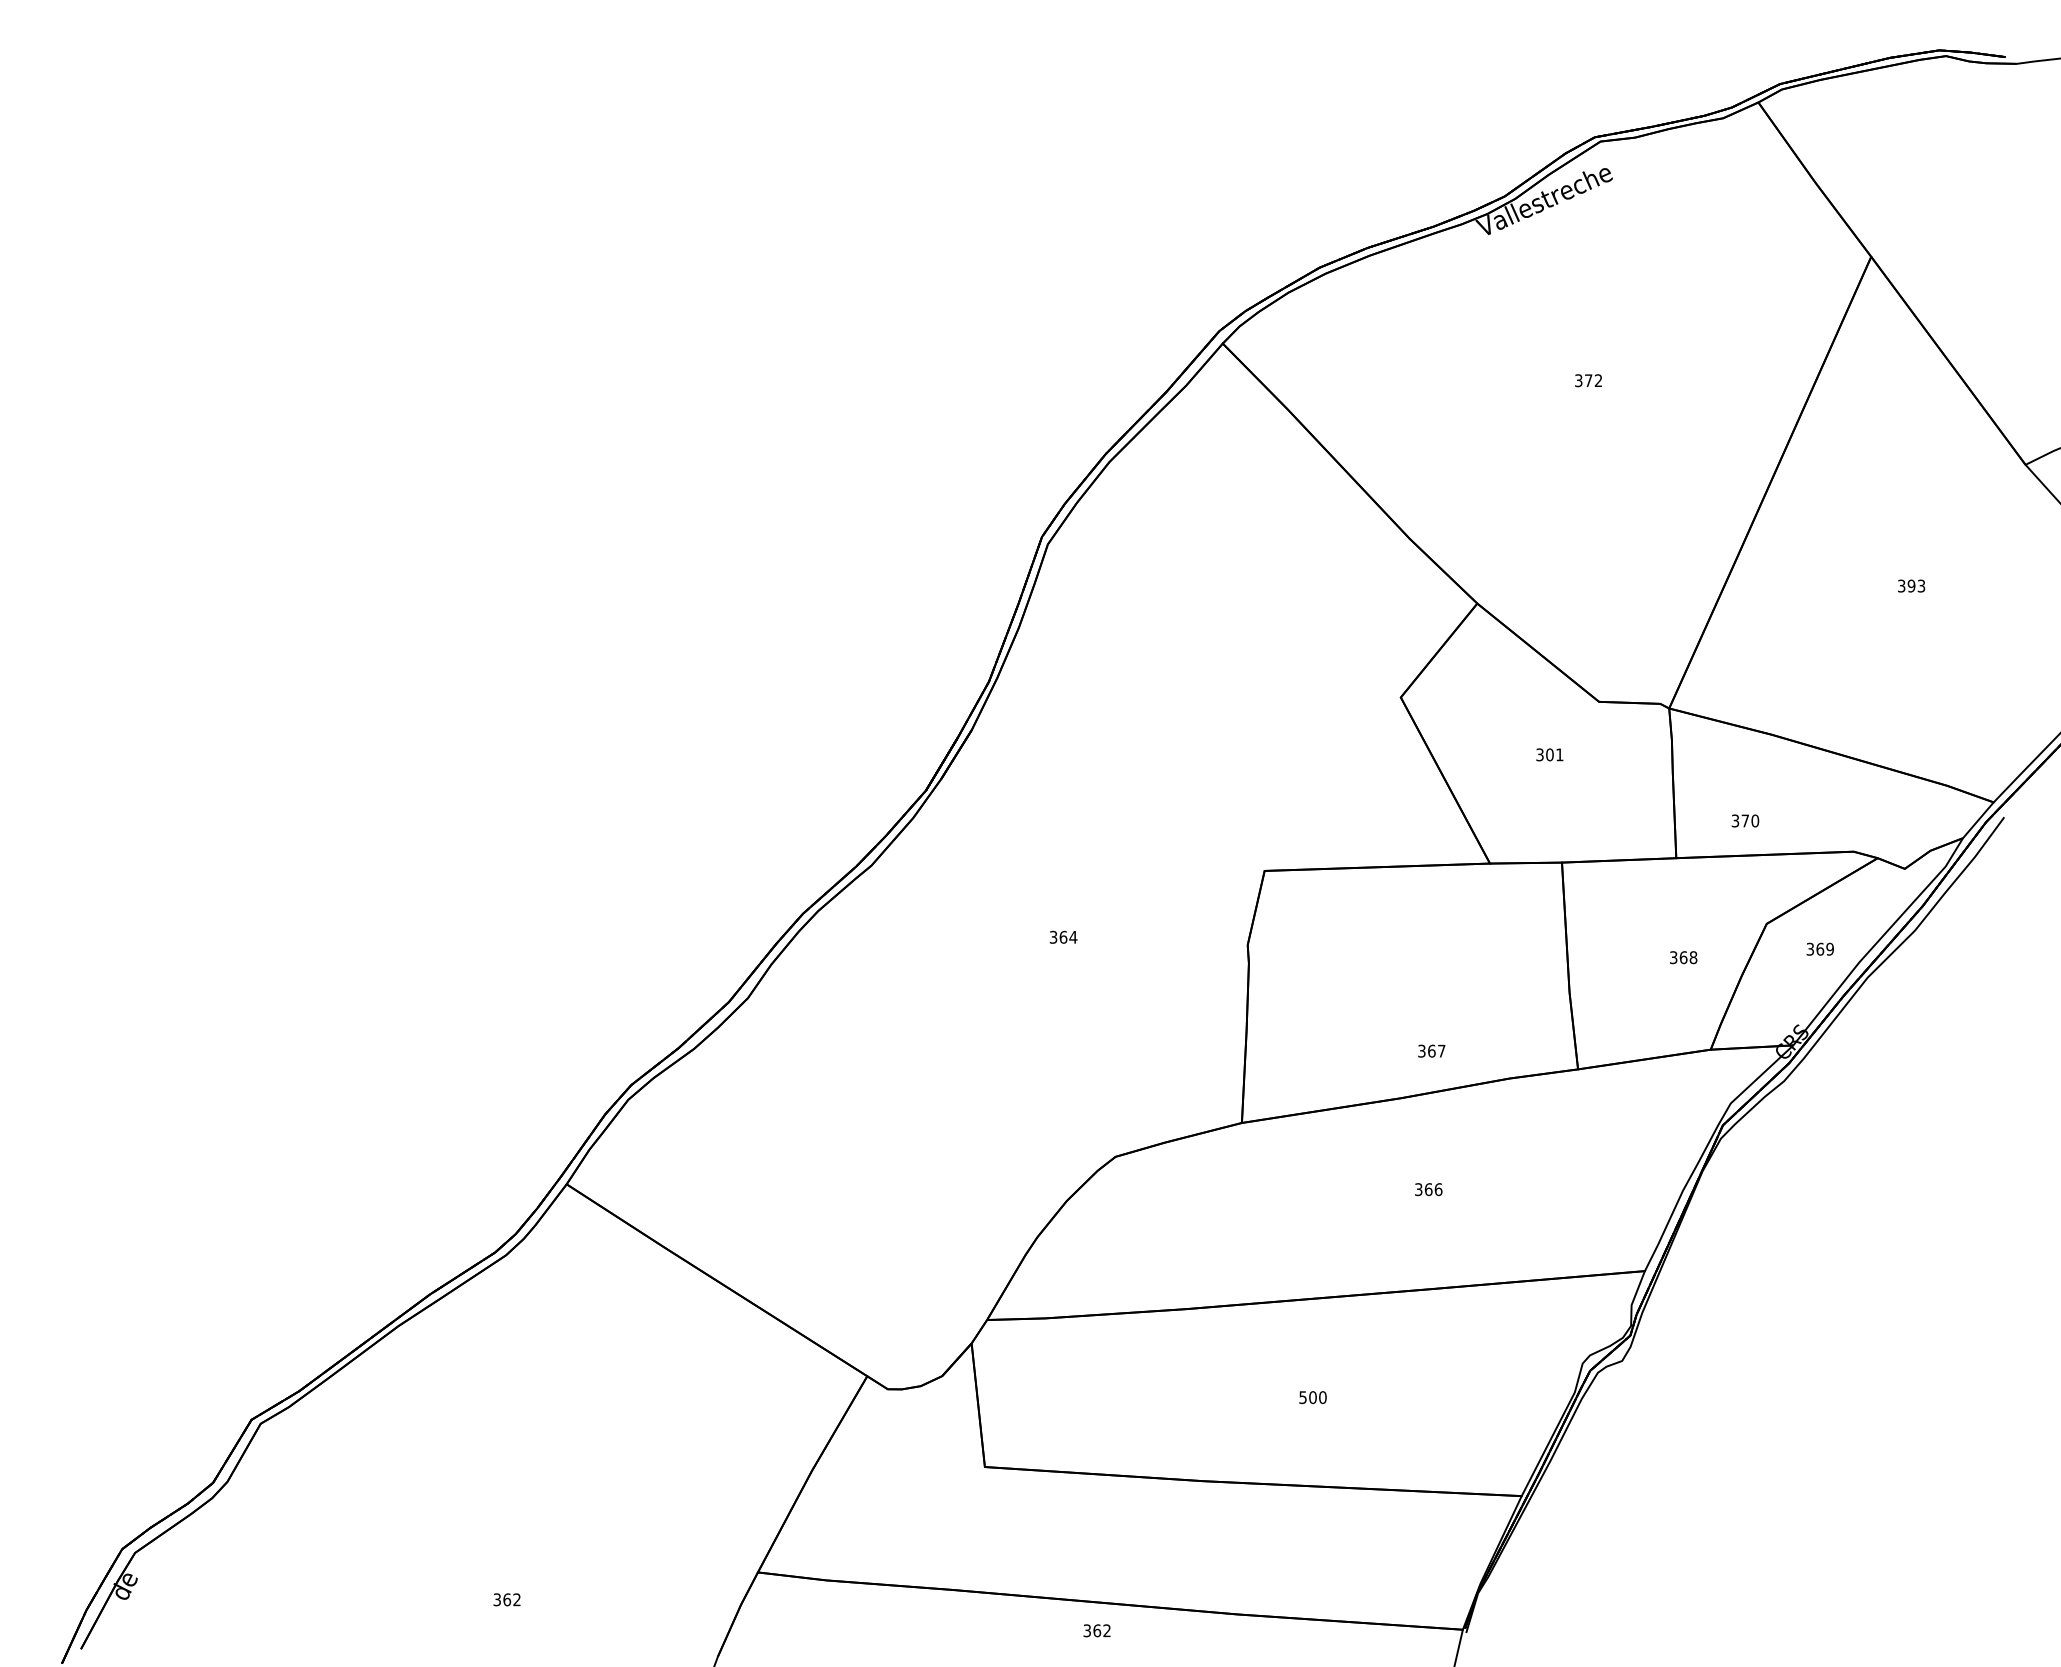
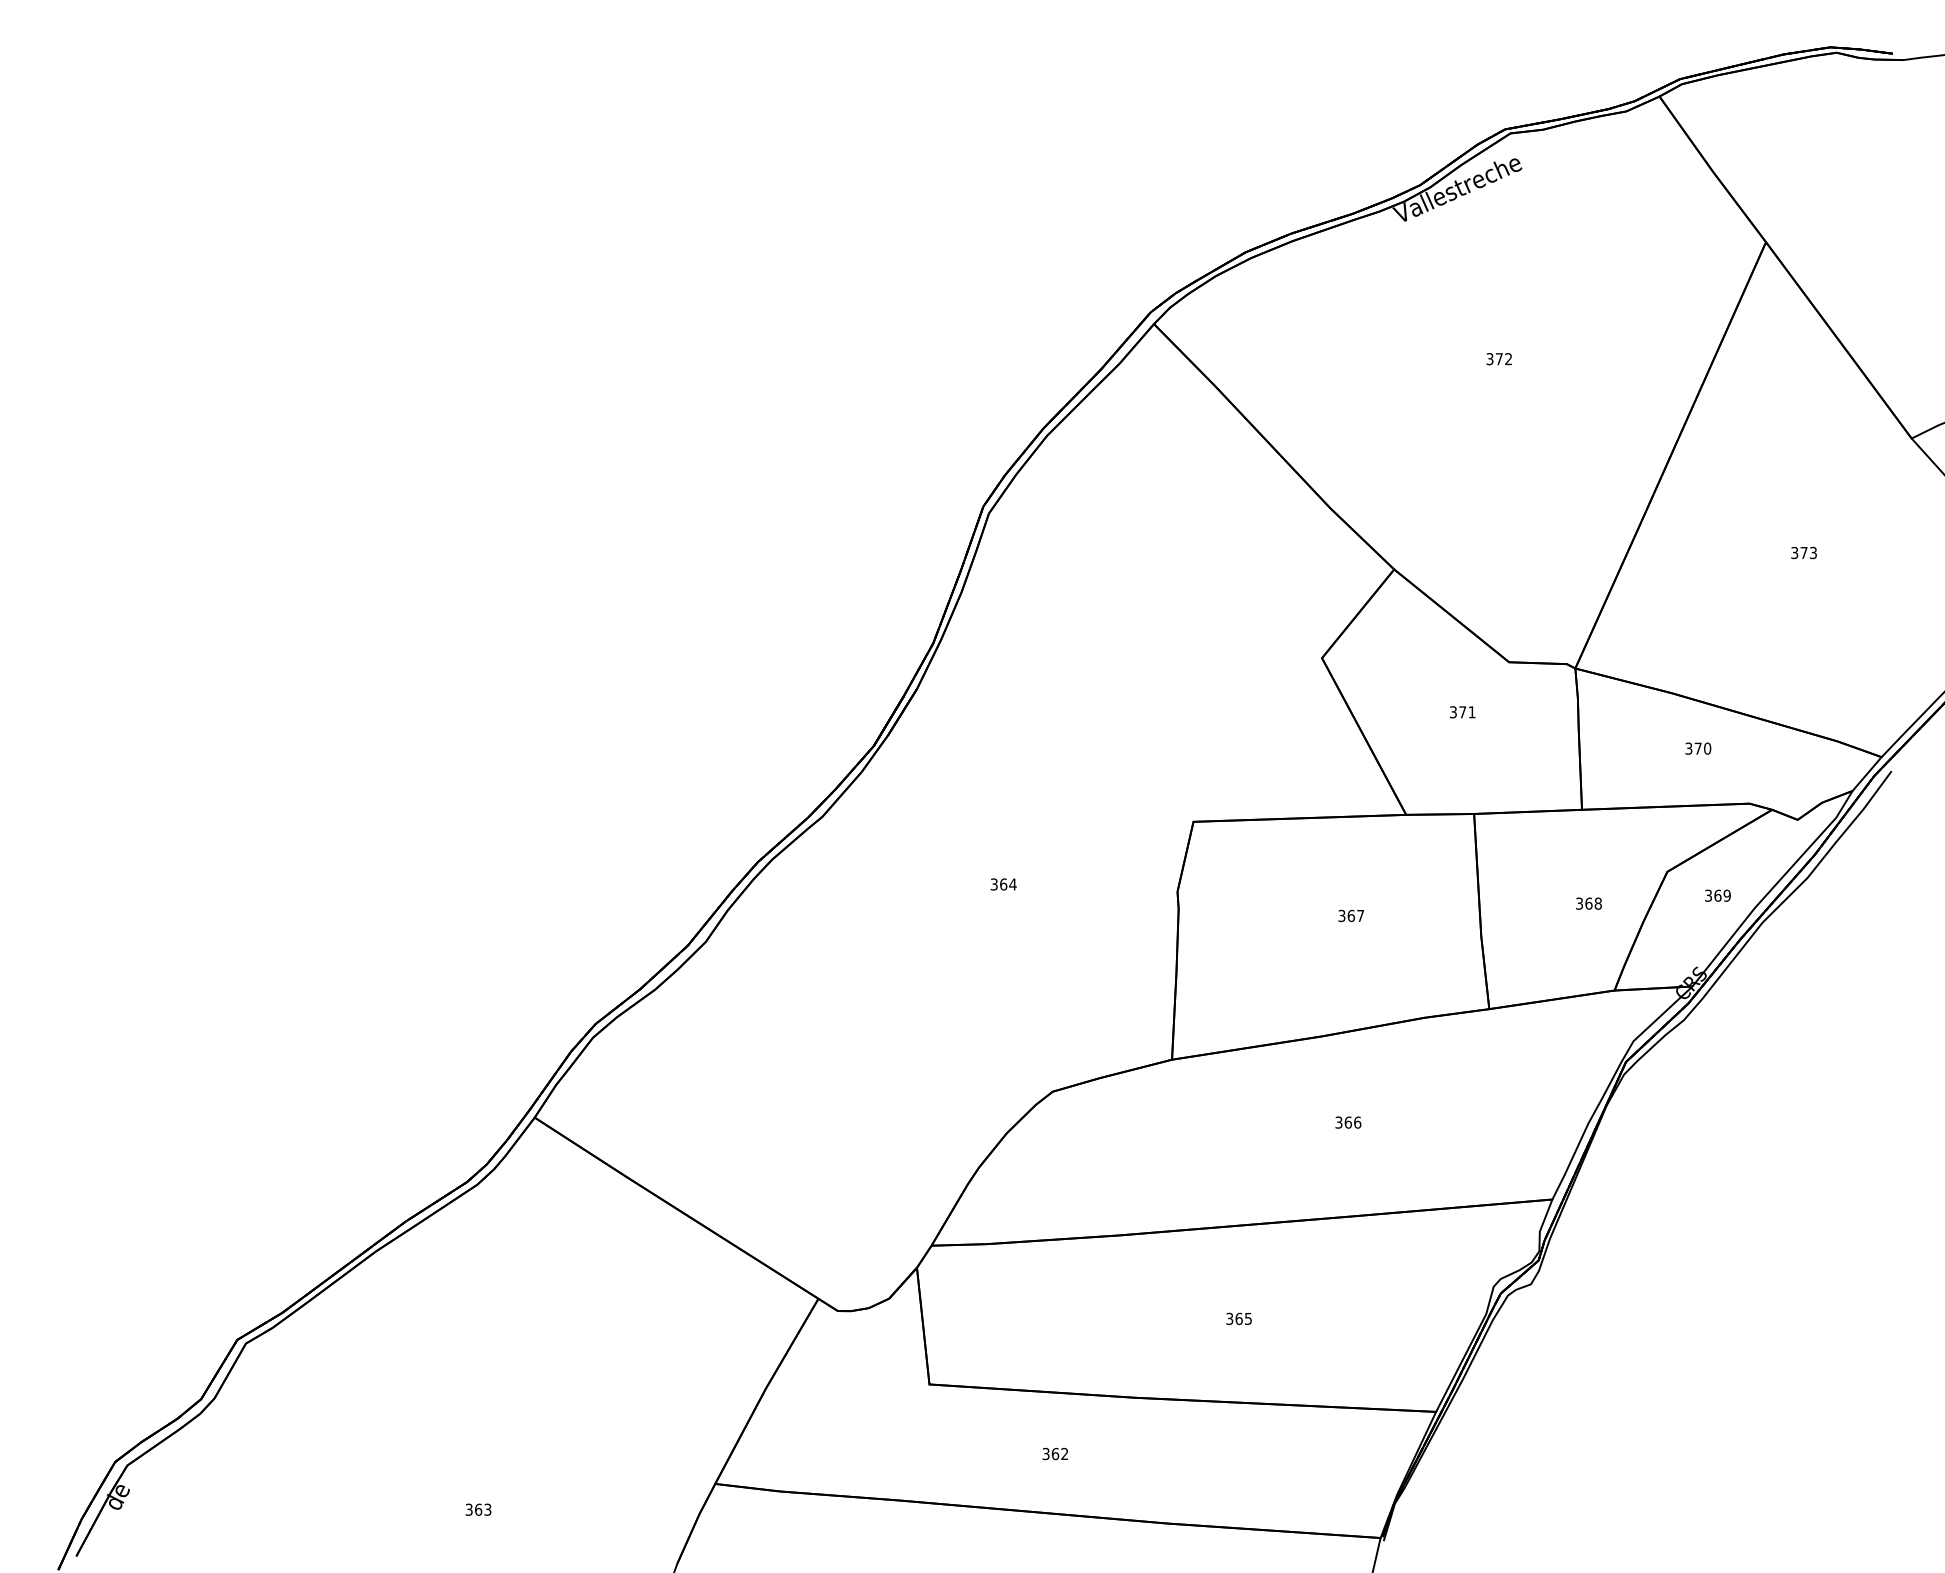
text: (1910, 585) -> (1803, 552), 393 -> 373
text: (1549, 755) -> (1462, 712), 301 -> 371
text: (1745, 820) -> (1698, 748), moved
text: (1430, 1050) -> (1350, 915), moved
text: (1313, 1397) -> (1239, 1318), 500 -> 365
text: (516, 1599) -> (487, 1509), 362 -> 363
text: (1096, 1630) -> (1054, 1453), moved

